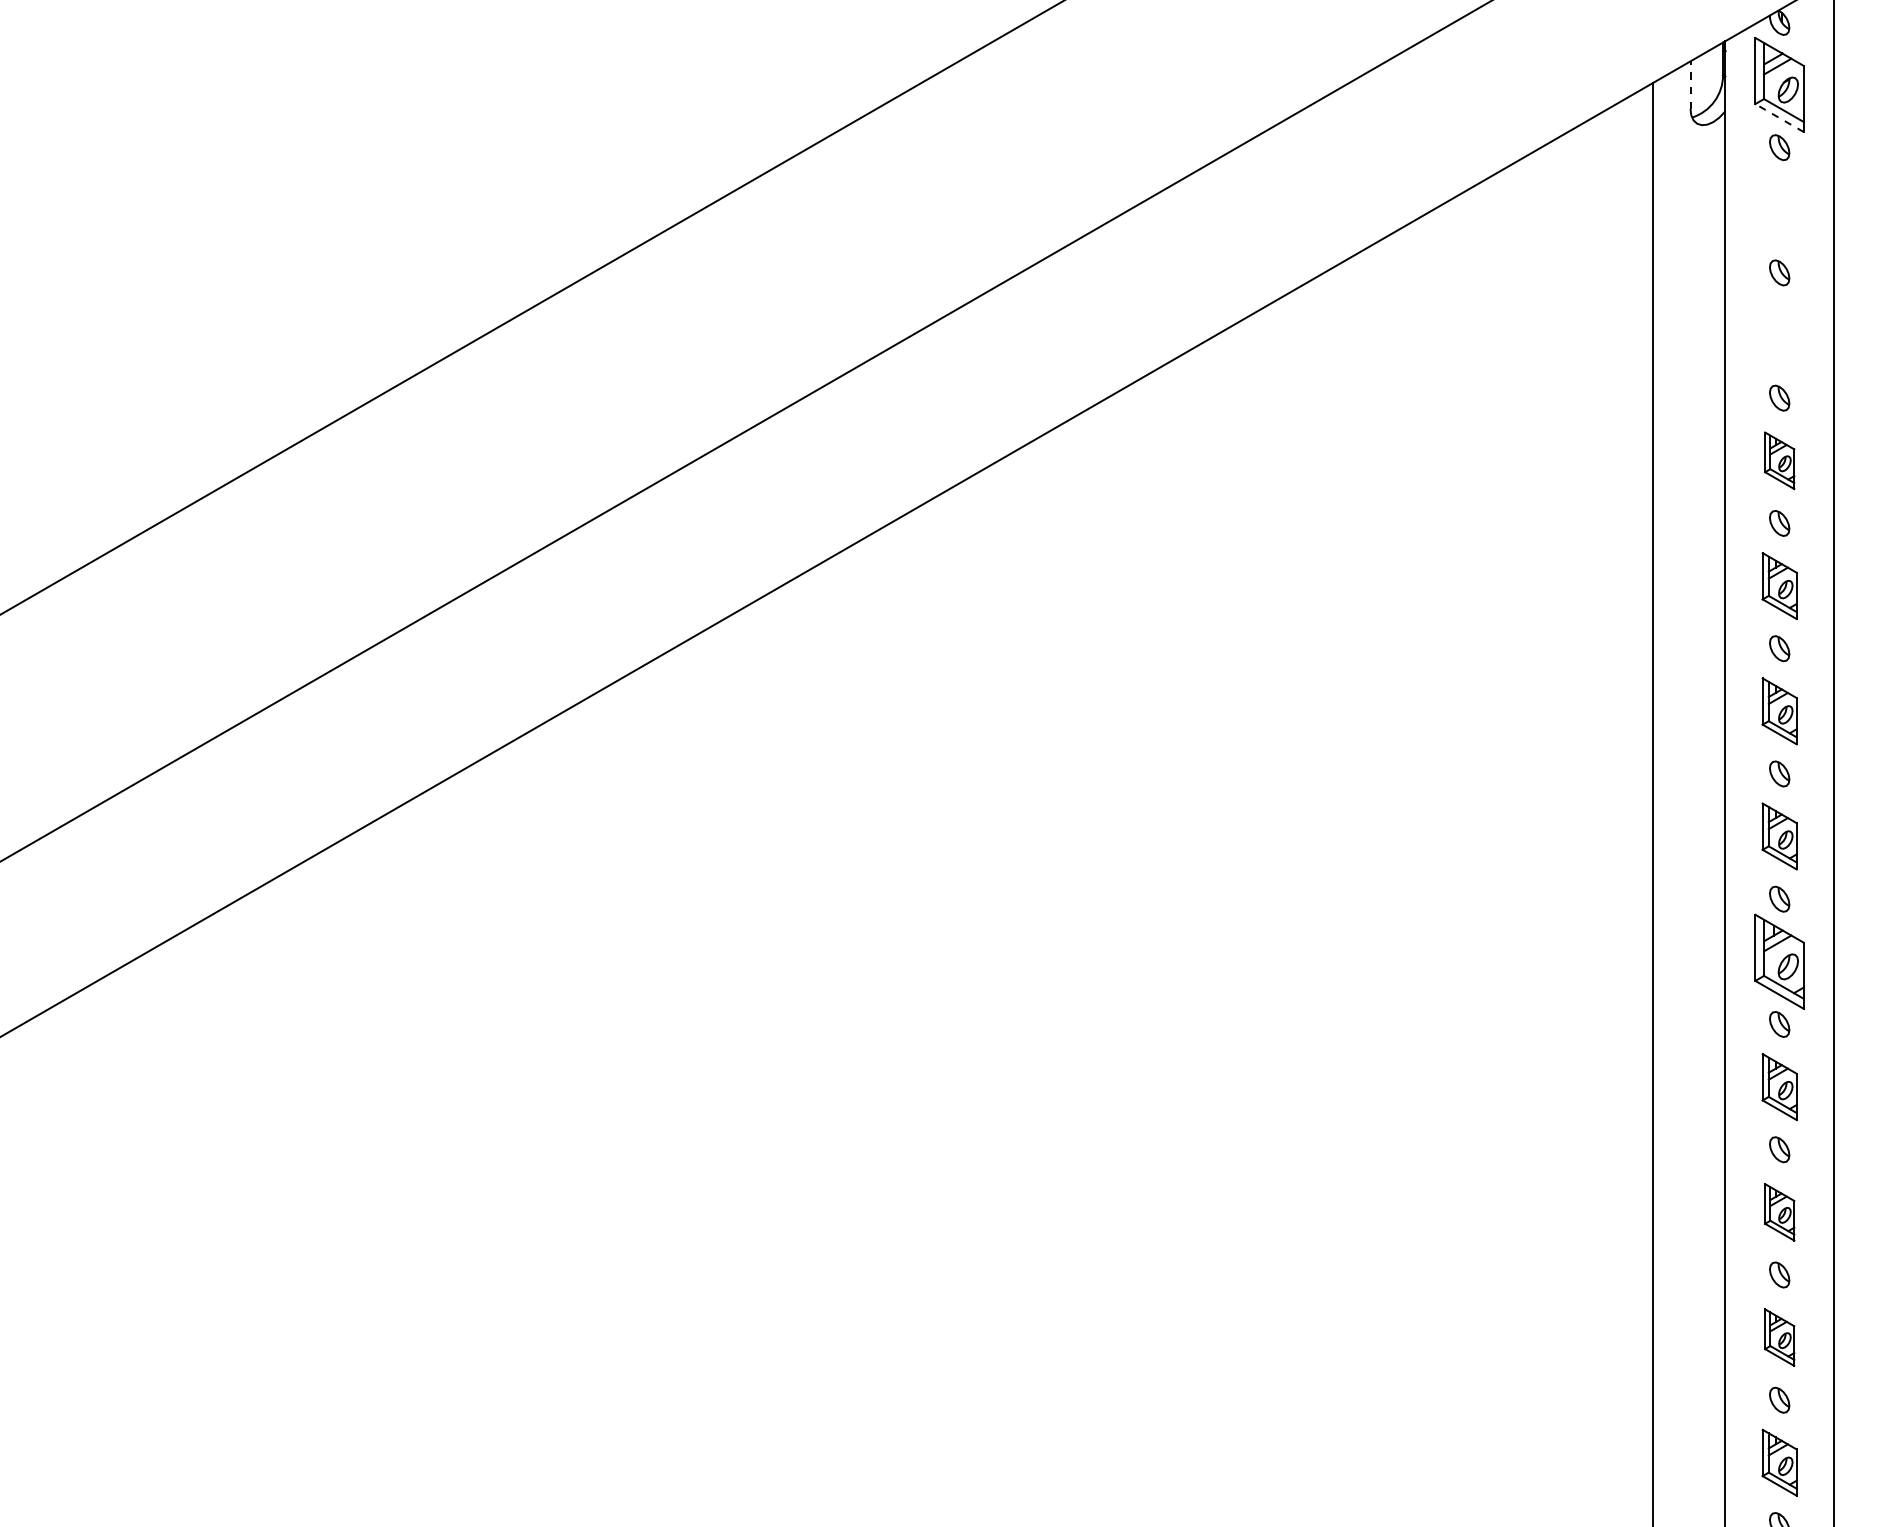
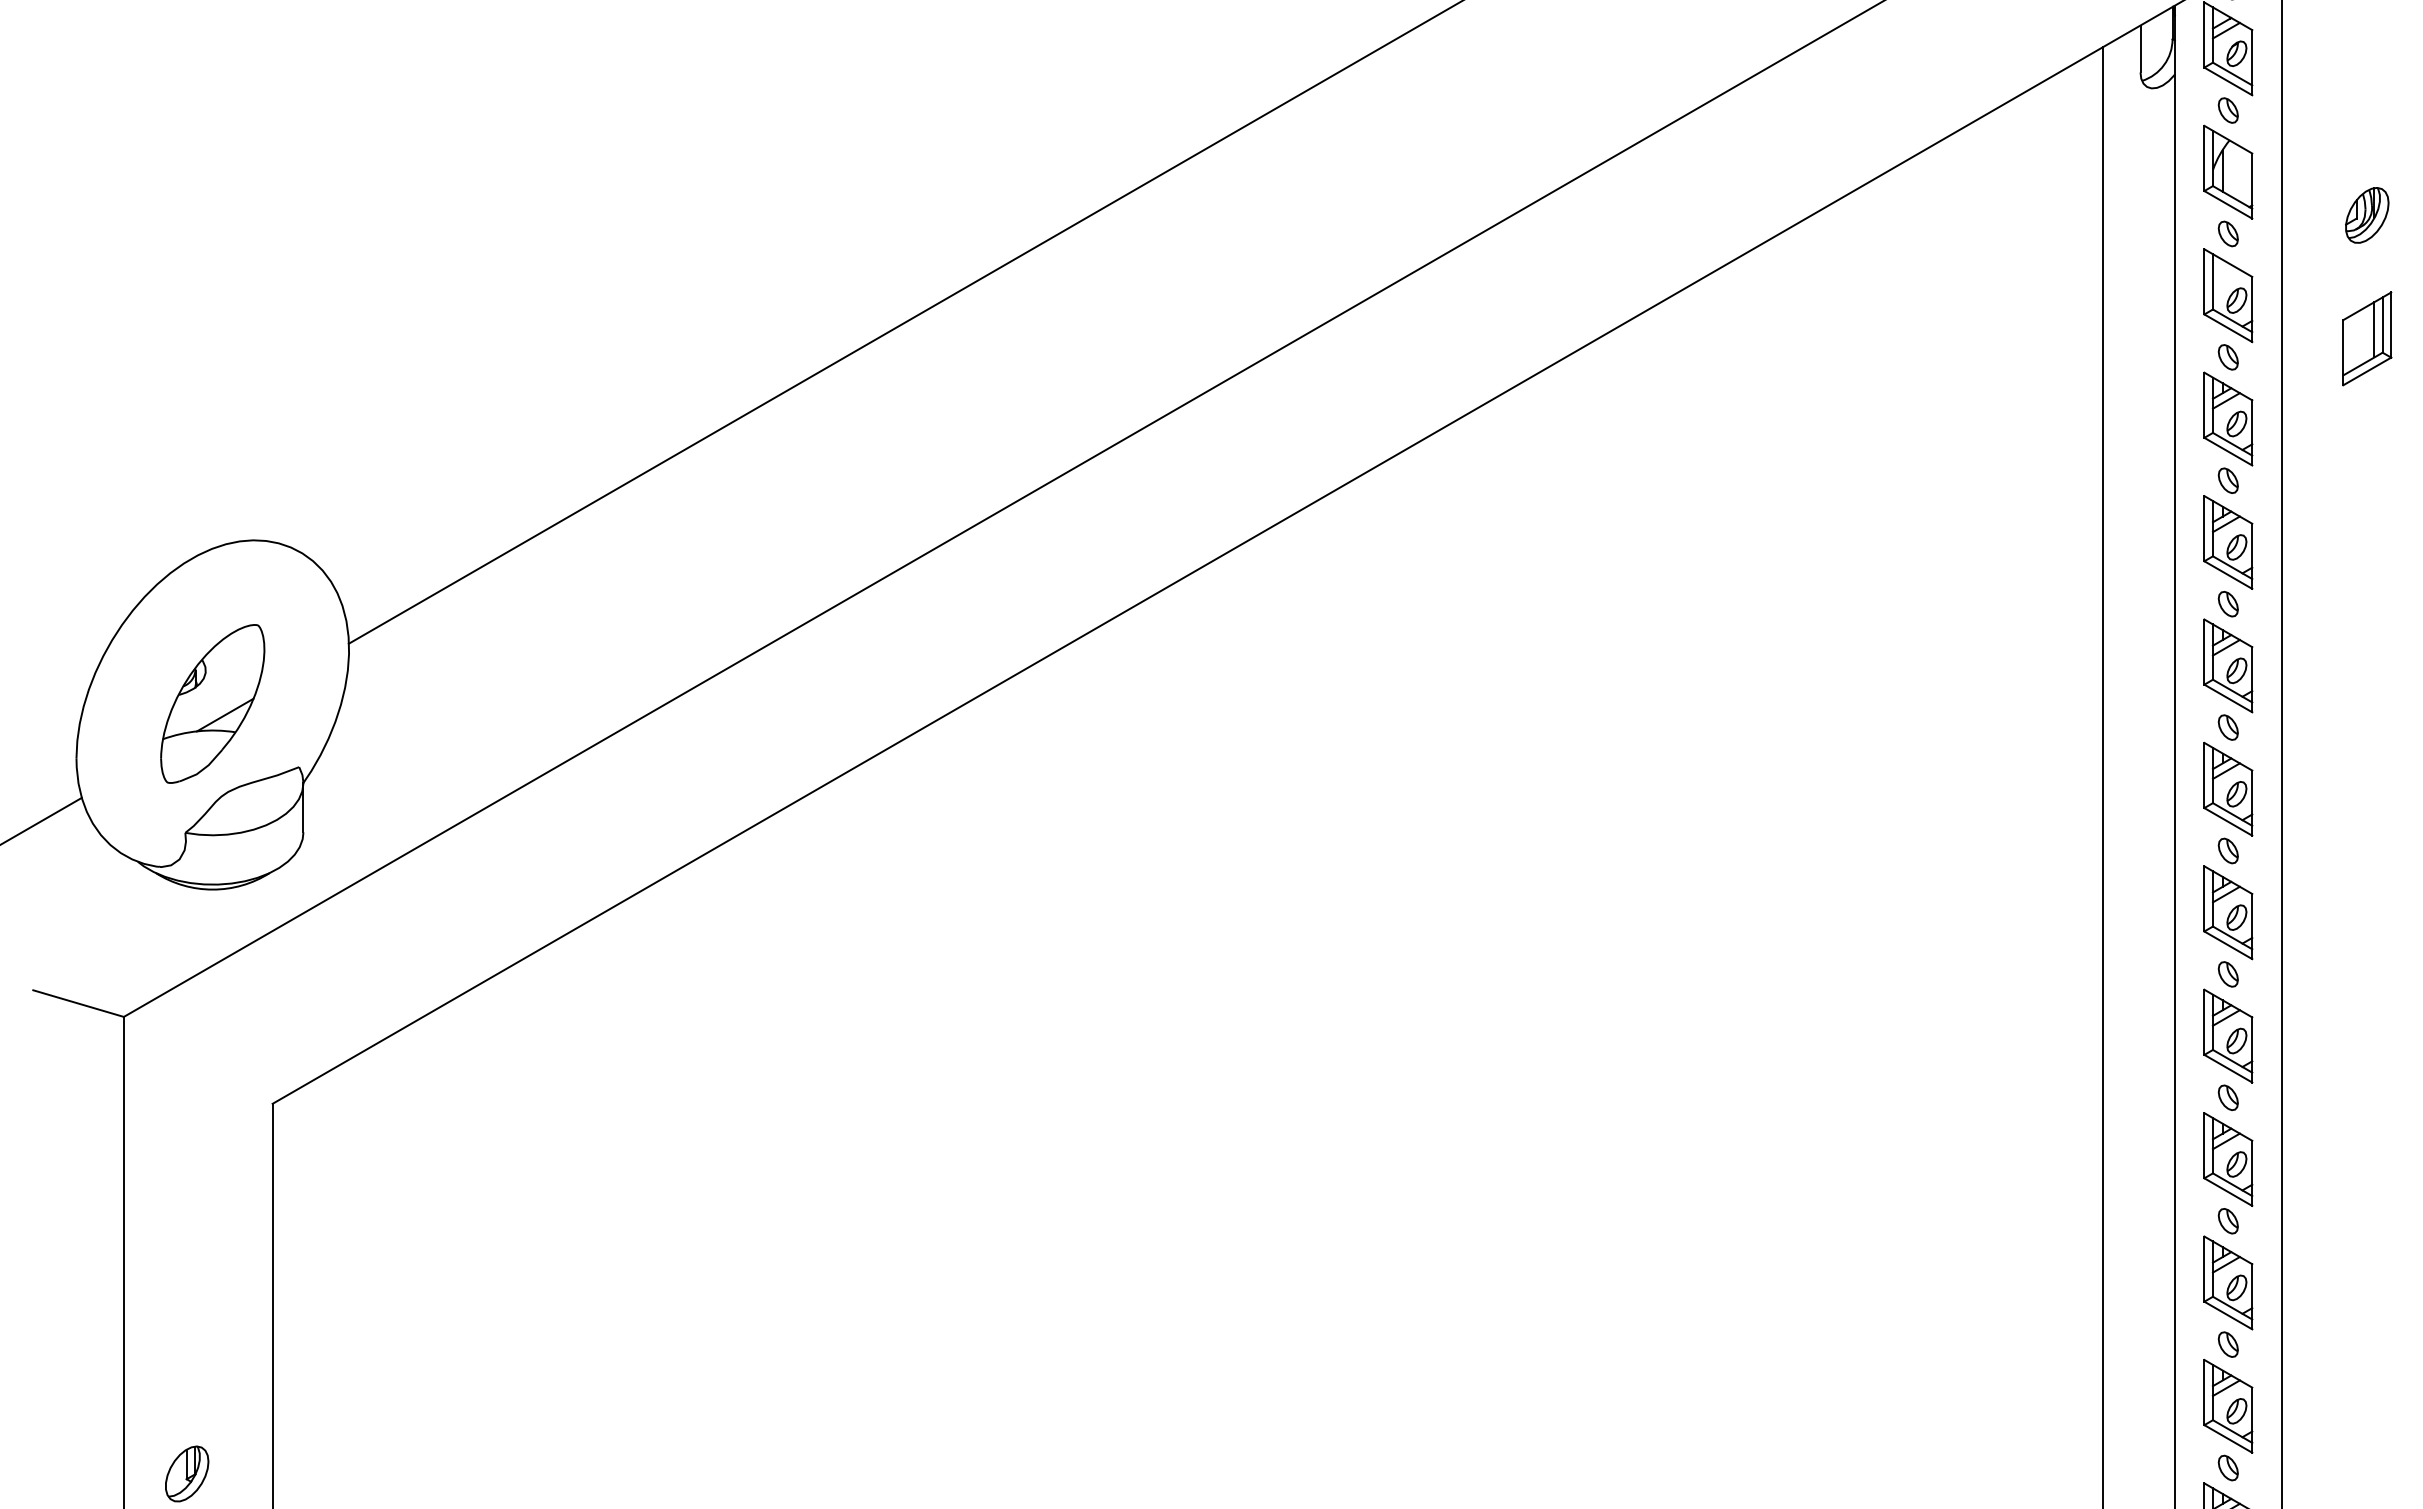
line: (1690, 84) -> (2140, 48), dashed -> solid
line: (1779, 118) -> (2228, 81), dashed -> solid
part: (1779, 209) -> (2228, 171), added
part: (1779, 335) -> (2228, 295), added
part: (1779, 460) -> (2228, 418), size x1.67
part: (1779, 586) -> (2228, 542), size x1.43
part: (1779, 710) -> (2228, 665), size x1.43
part: (1779, 835) -> (2228, 788), size x1.43
part: (1779, 1086) -> (2228, 1035), size x1.43
part: (1779, 1212) -> (2228, 1159), size x1.67
part: (1779, 1337) -> (2228, 1282), size x1.67
part: (1779, 1462) -> (2228, 1405), size x1.43

